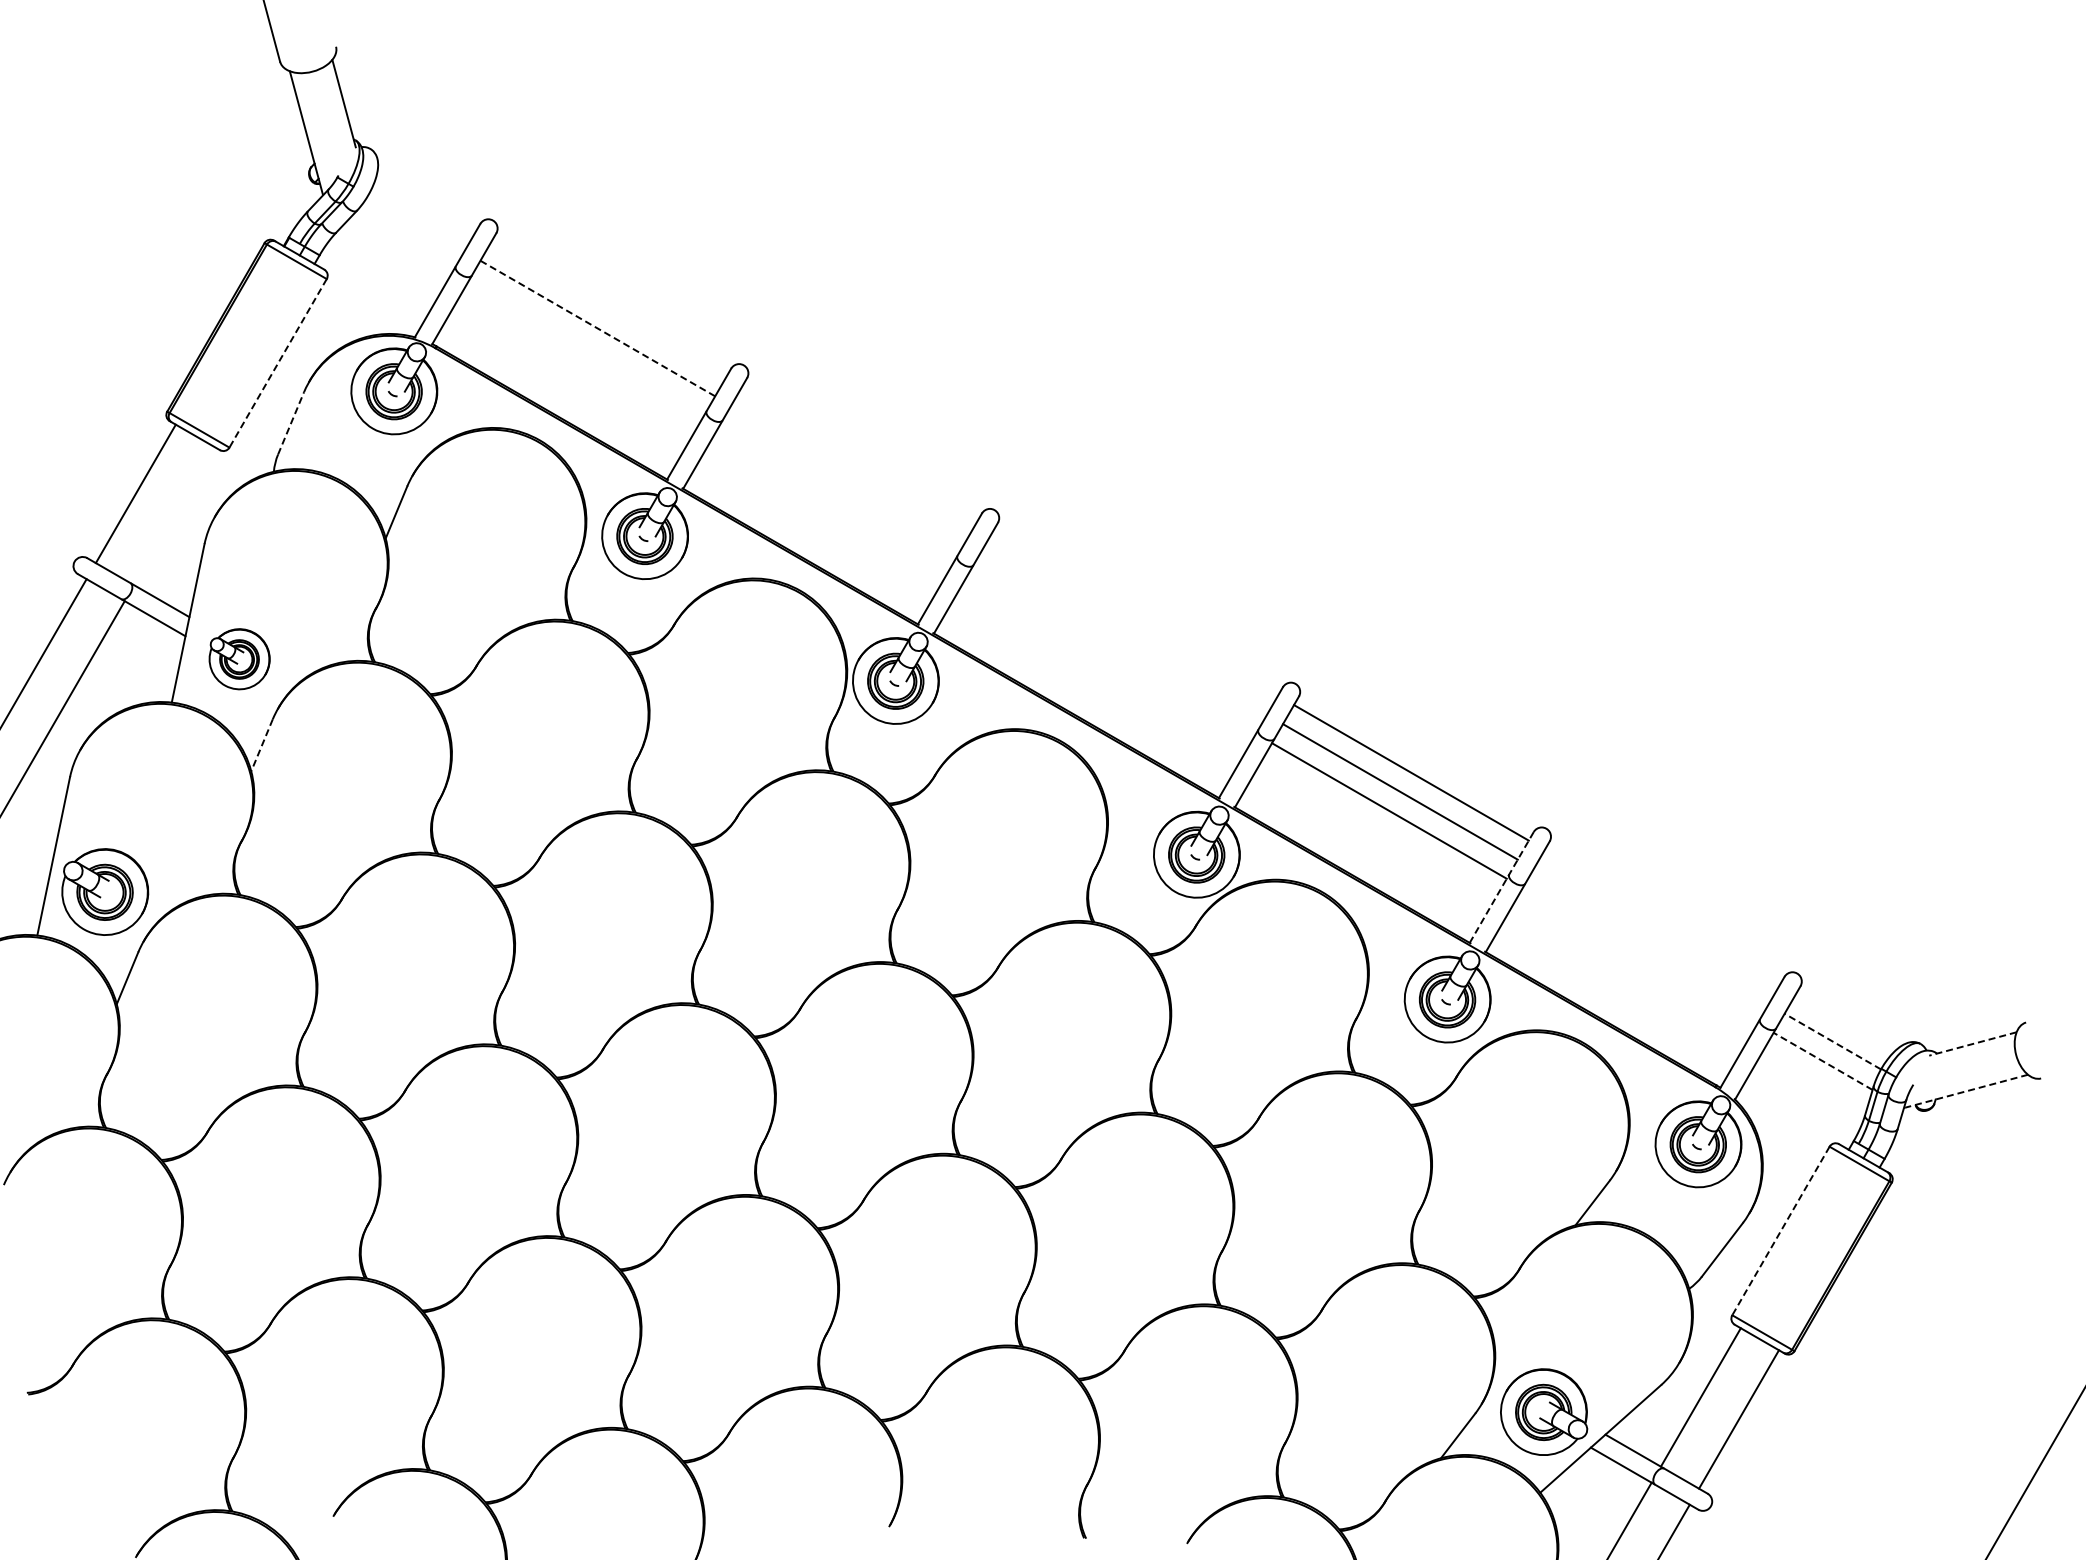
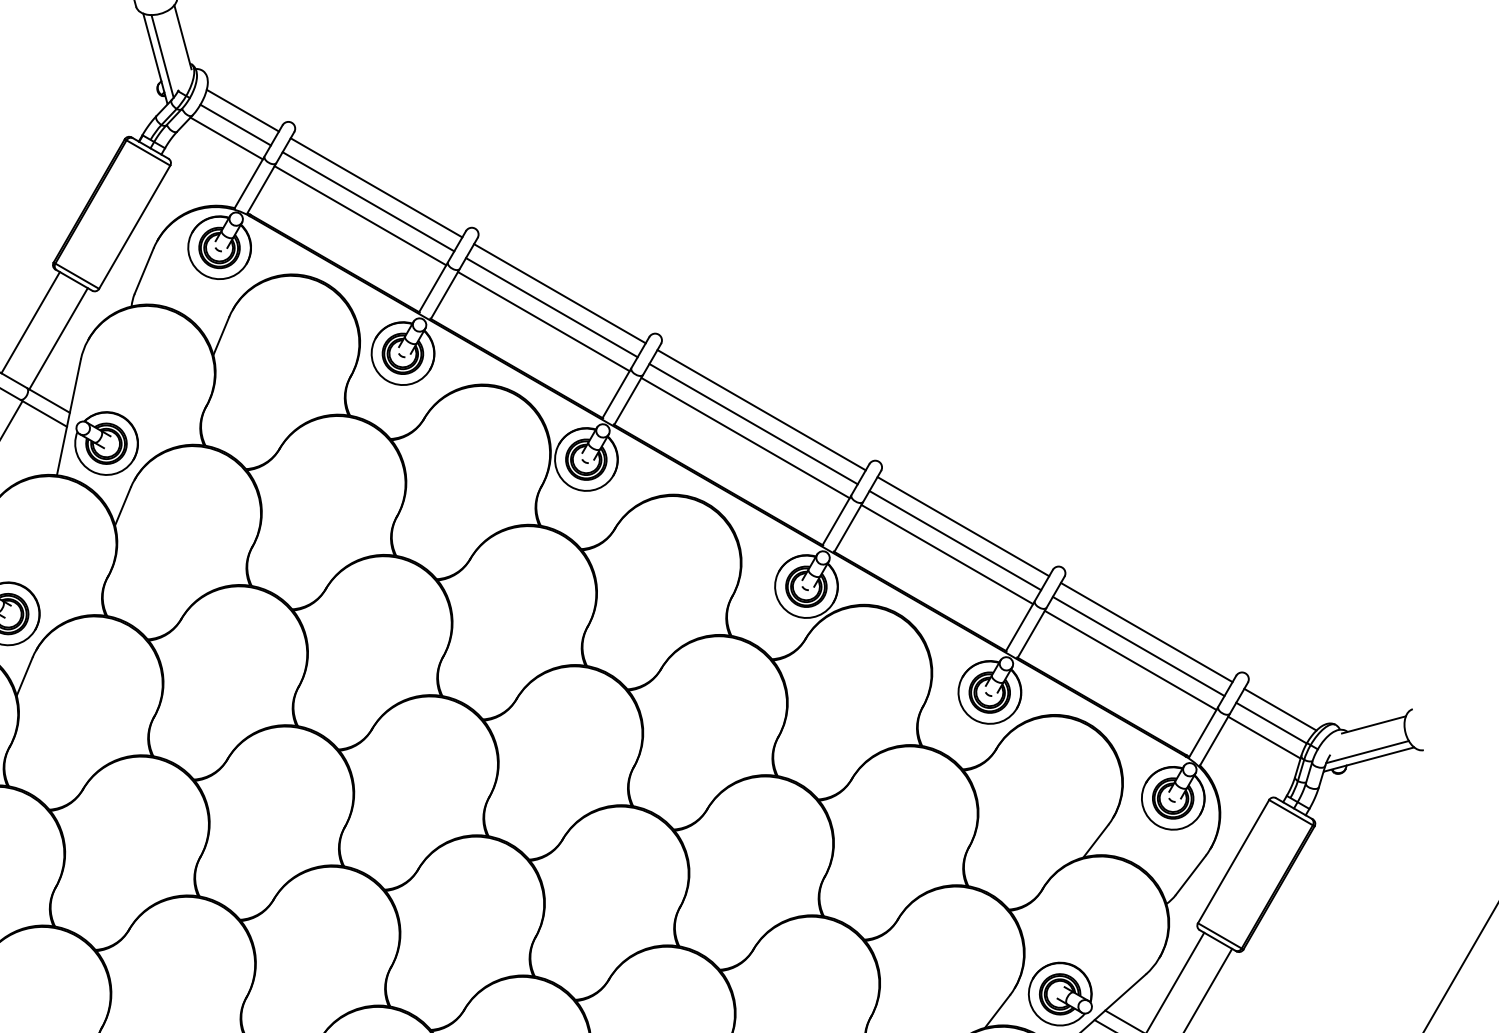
line: (316, 129) -> (162, 56), added
line: (425, 203) -> (242, 110), added
line: (416, 223) -> (235, 124), added
line: (403, 241) -> (226, 138), added
line: (608, 309) -> (376, 187), added
line: (597, 328) -> (368, 201), dashed -> solid
line: (586, 347) -> (360, 215), added
line: (277, 363) -> (134, 227), dashed -> solid
line: (291, 423) -> (144, 271), dashed -> solid
line: (859, 454) -> (559, 293), added
line: (848, 473) -> (551, 307), added
line: (837, 492) -> (543, 321), added
line: (173, 515) -> (58, 338), added
line: (1135, 613) -> (761, 410), added
line: (1124, 632) -> (753, 424), added
line: (1113, 651) -> (745, 437), added
part: (239, 659) -> (106, 443), size x1.43
line: (261, 745) -> (122, 506), dashed -> solid
line: (1501, 887) -> (1029, 610), dashed -> solid
line: (1661, 917) -> (1146, 632), added
line: (1650, 936) -> (1138, 646), added
line: (1639, 955) -> (1130, 660), added
line: (1844, 1022) -> (1280, 709), added
line: (1832, 1041) -> (1271, 723), dashed -> solid
line: (1972, 1044) -> (1373, 725), dashed -> solid
line: (1822, 1061) -> (1263, 737), dashed -> solid
line: (1963, 1081) -> (1367, 752), added
line: (1966, 1091) -> (1369, 759), dashed -> solid
line: (1780, 1231) -> (1233, 862), dashed -> solid

